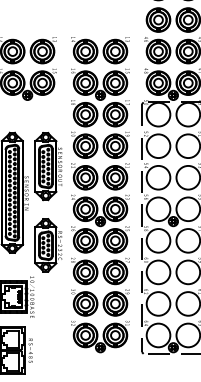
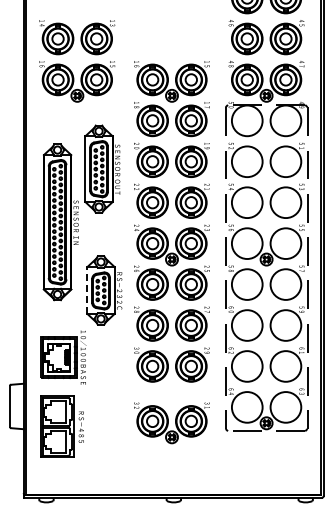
part: (100, 50) -> (171, 37), removed
part: (48, 166) -> (102, 168), moved
line: (35, 245) -> (87, 290), solid -> dashed
part: (100, 337) -> (171, 423), moved

